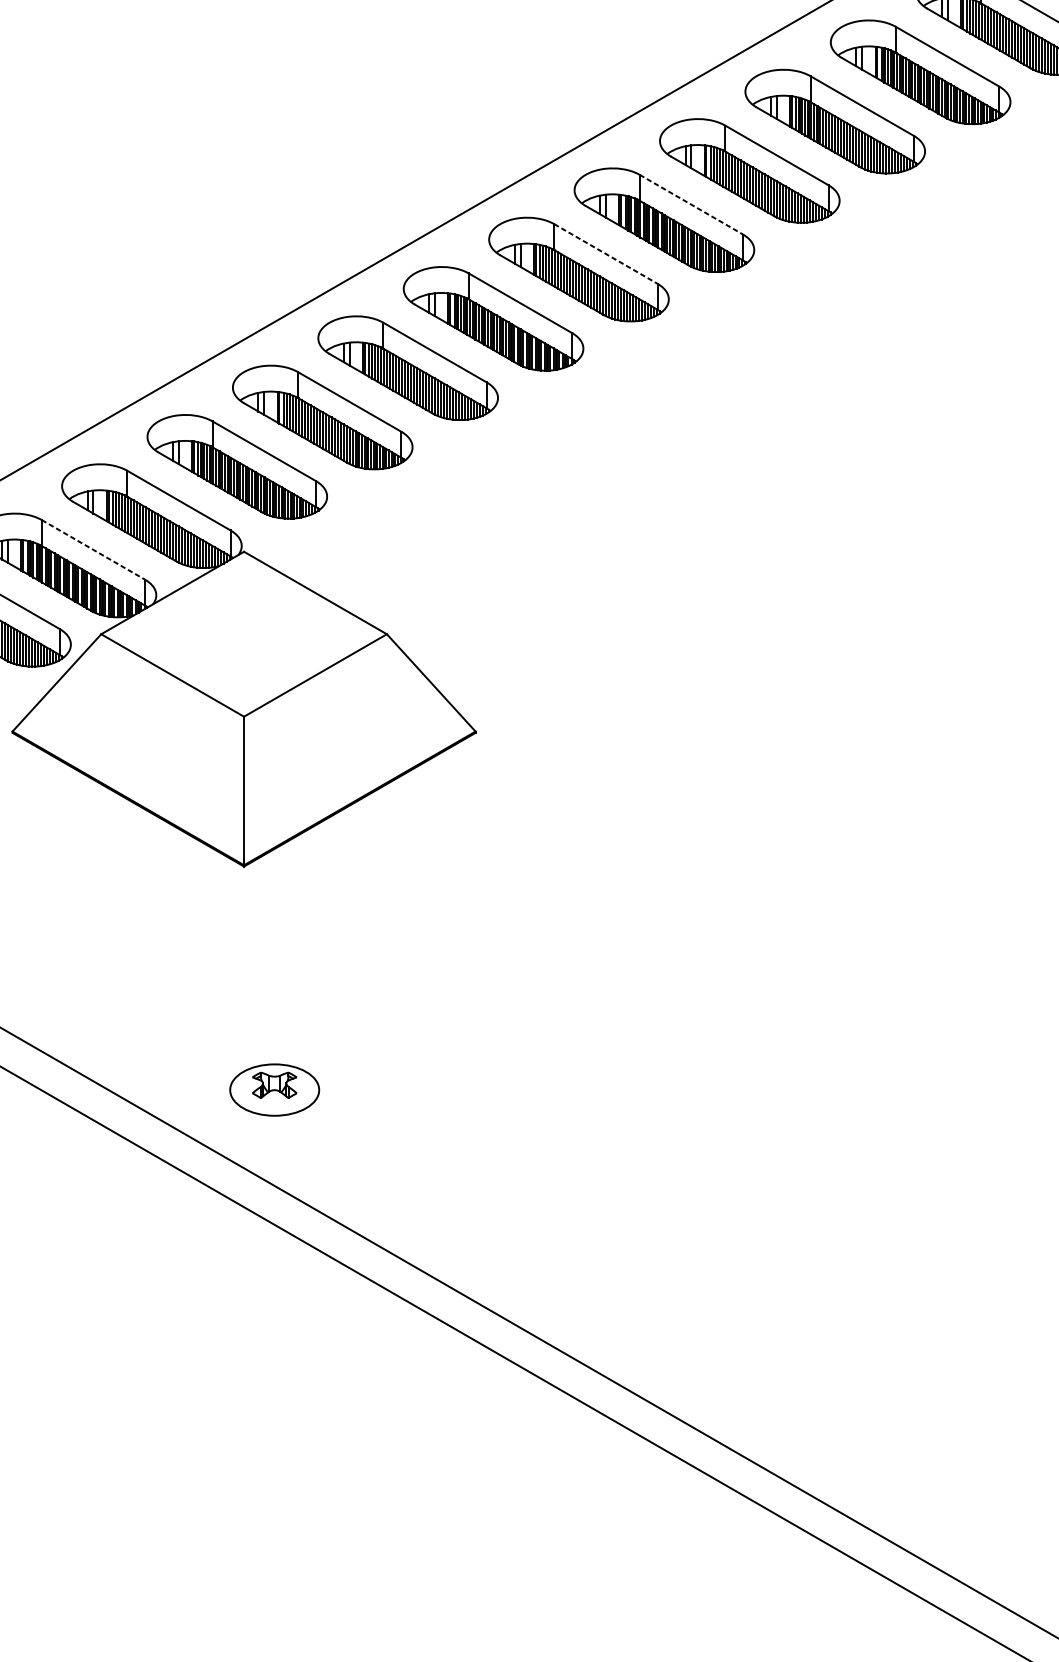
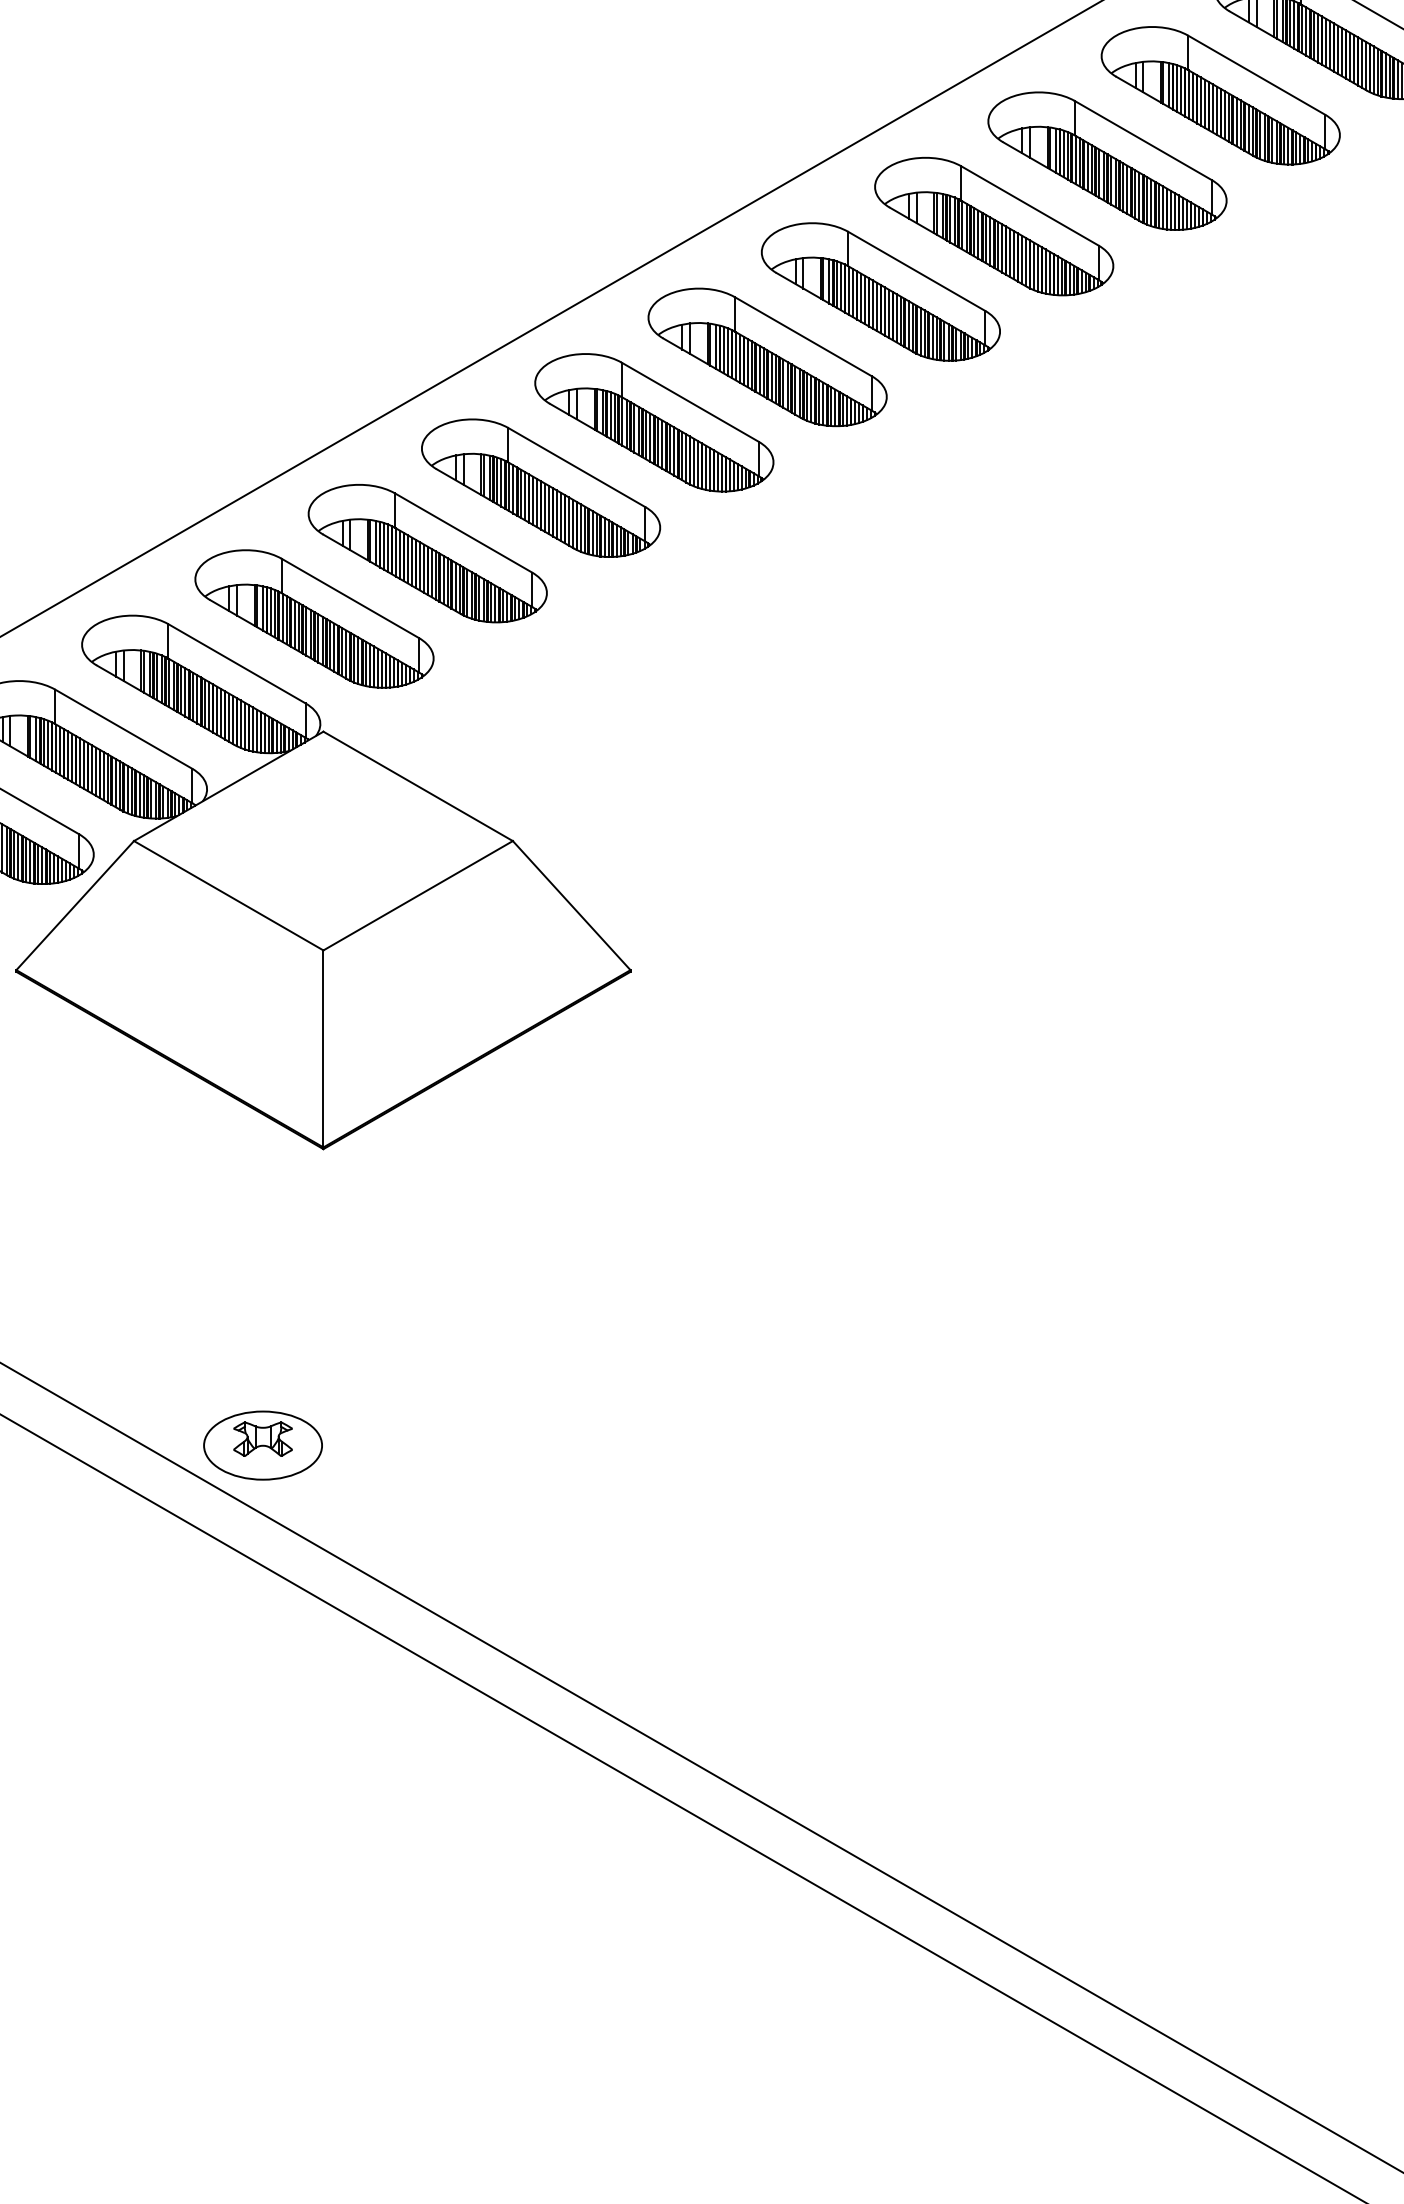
line: (691, 204) -> (917, 271), dashed -> solid
line: (606, 254) -> (803, 337), dashed -> solid
line: (94, 550) -> (124, 729), dashed -> solid
part: (274, 1089) -> (262, 1445), moved

